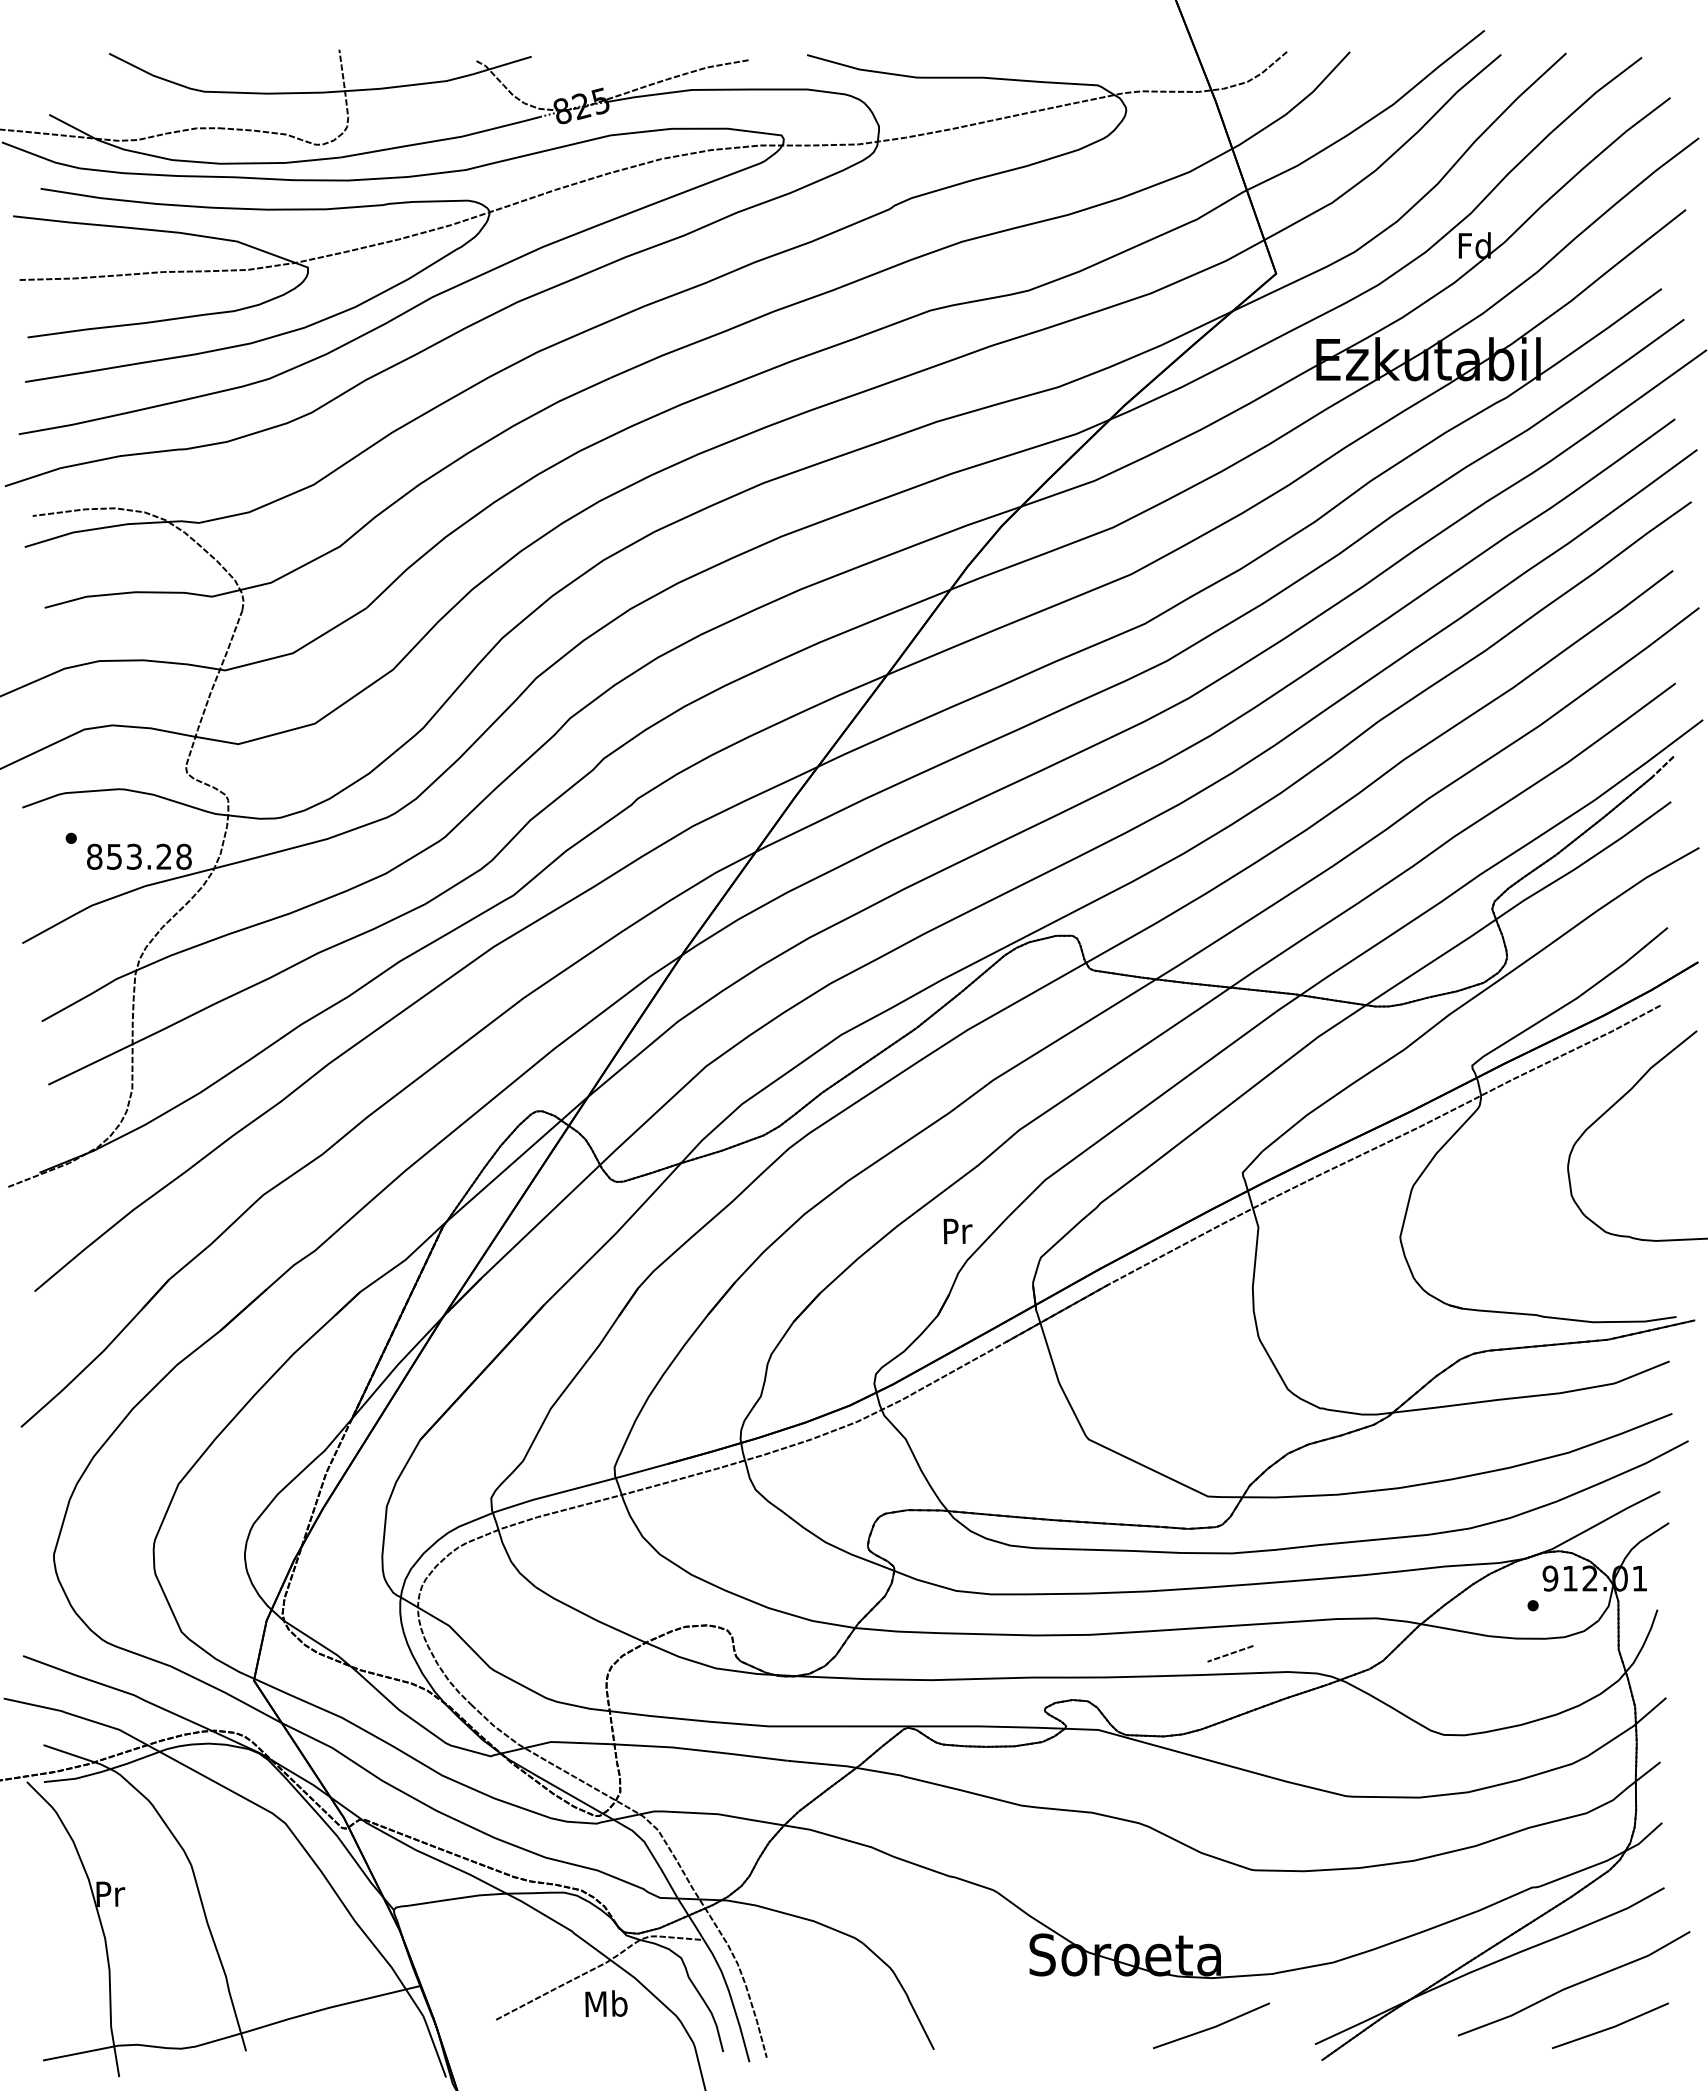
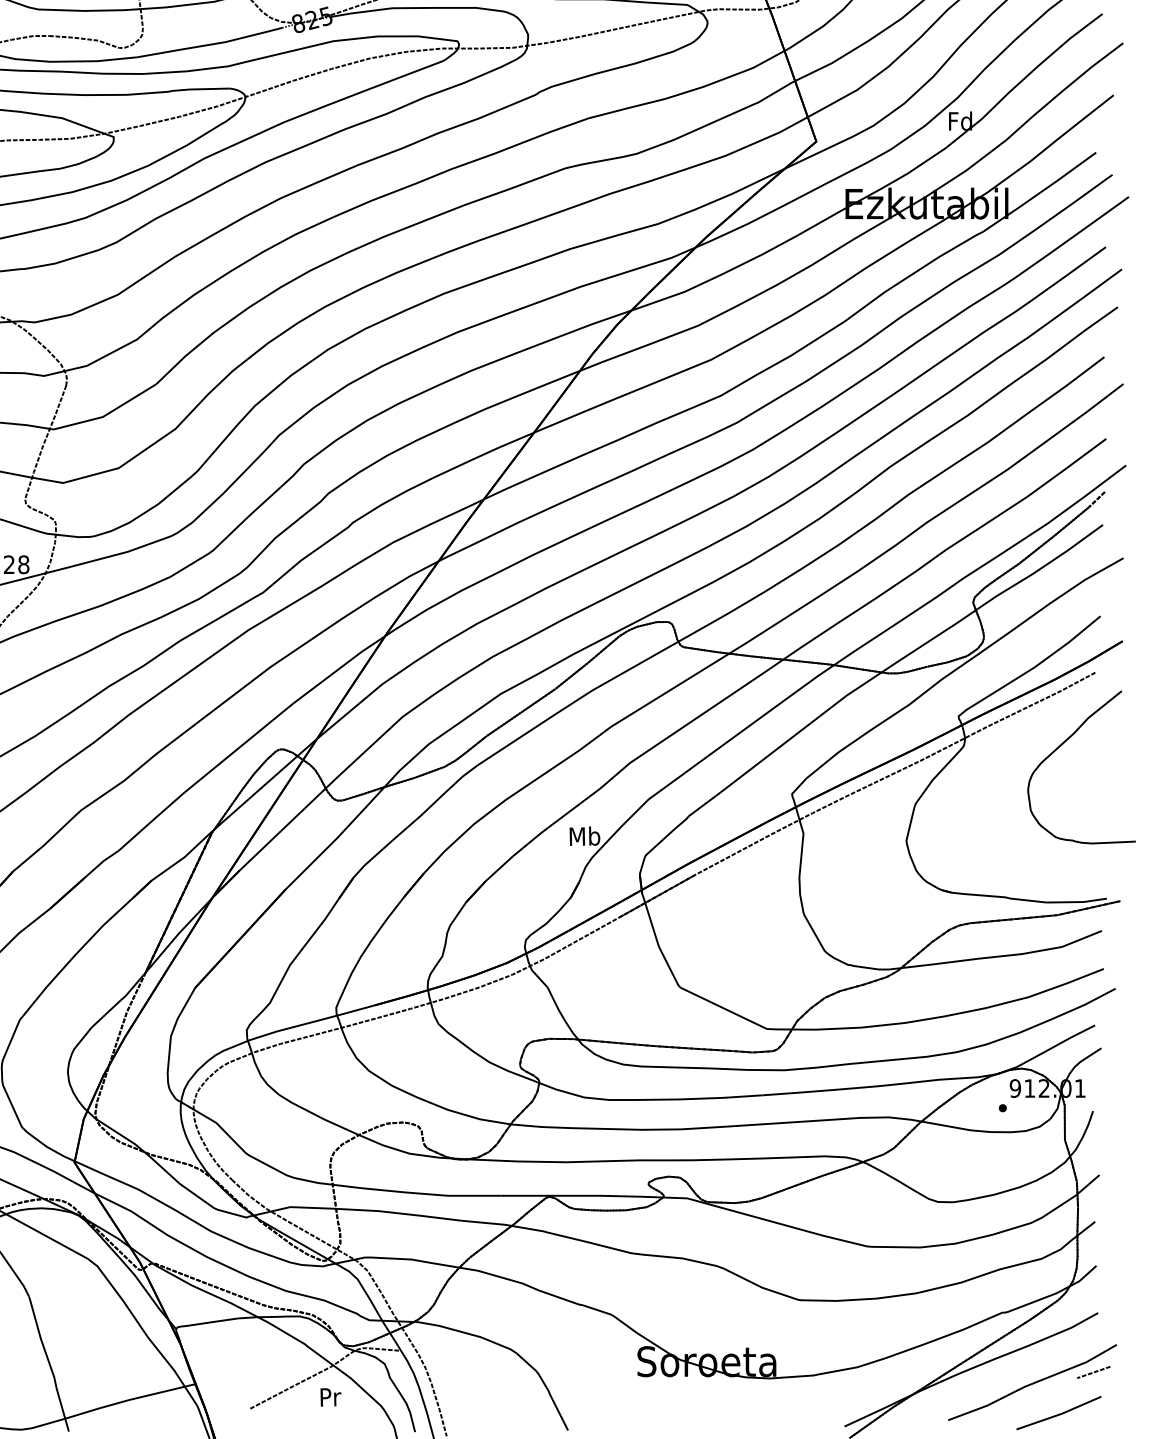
text: (957, 1230) -> (585, 835), Pr -> Mb
line: (1230, 1653) -> (1093, 1372), moved
text: (606, 2003) -> (330, 1396), Mb -> Pr
line: (1210, 2027) -> (768, 1414), removed

